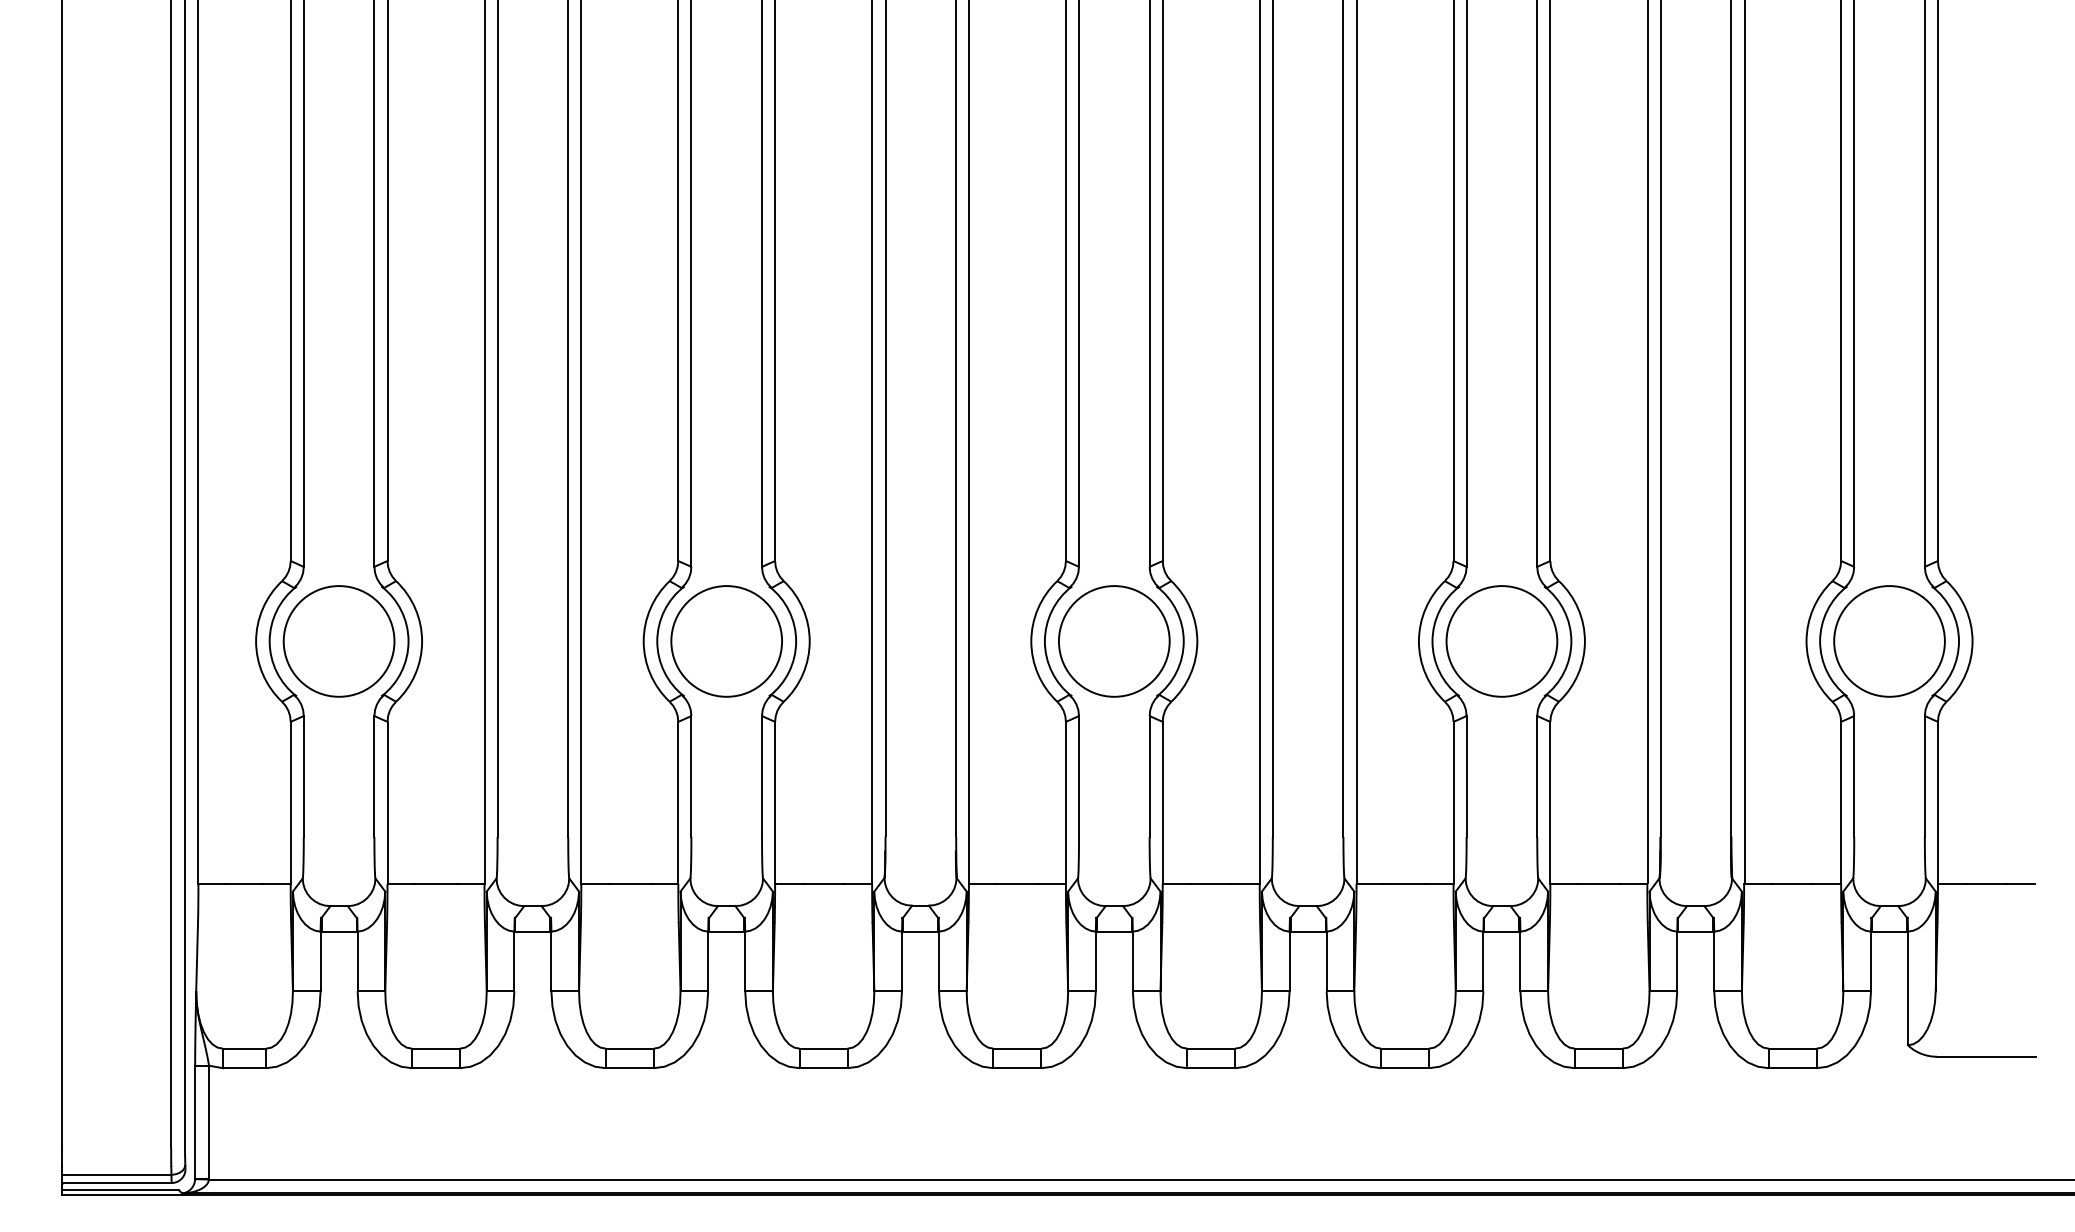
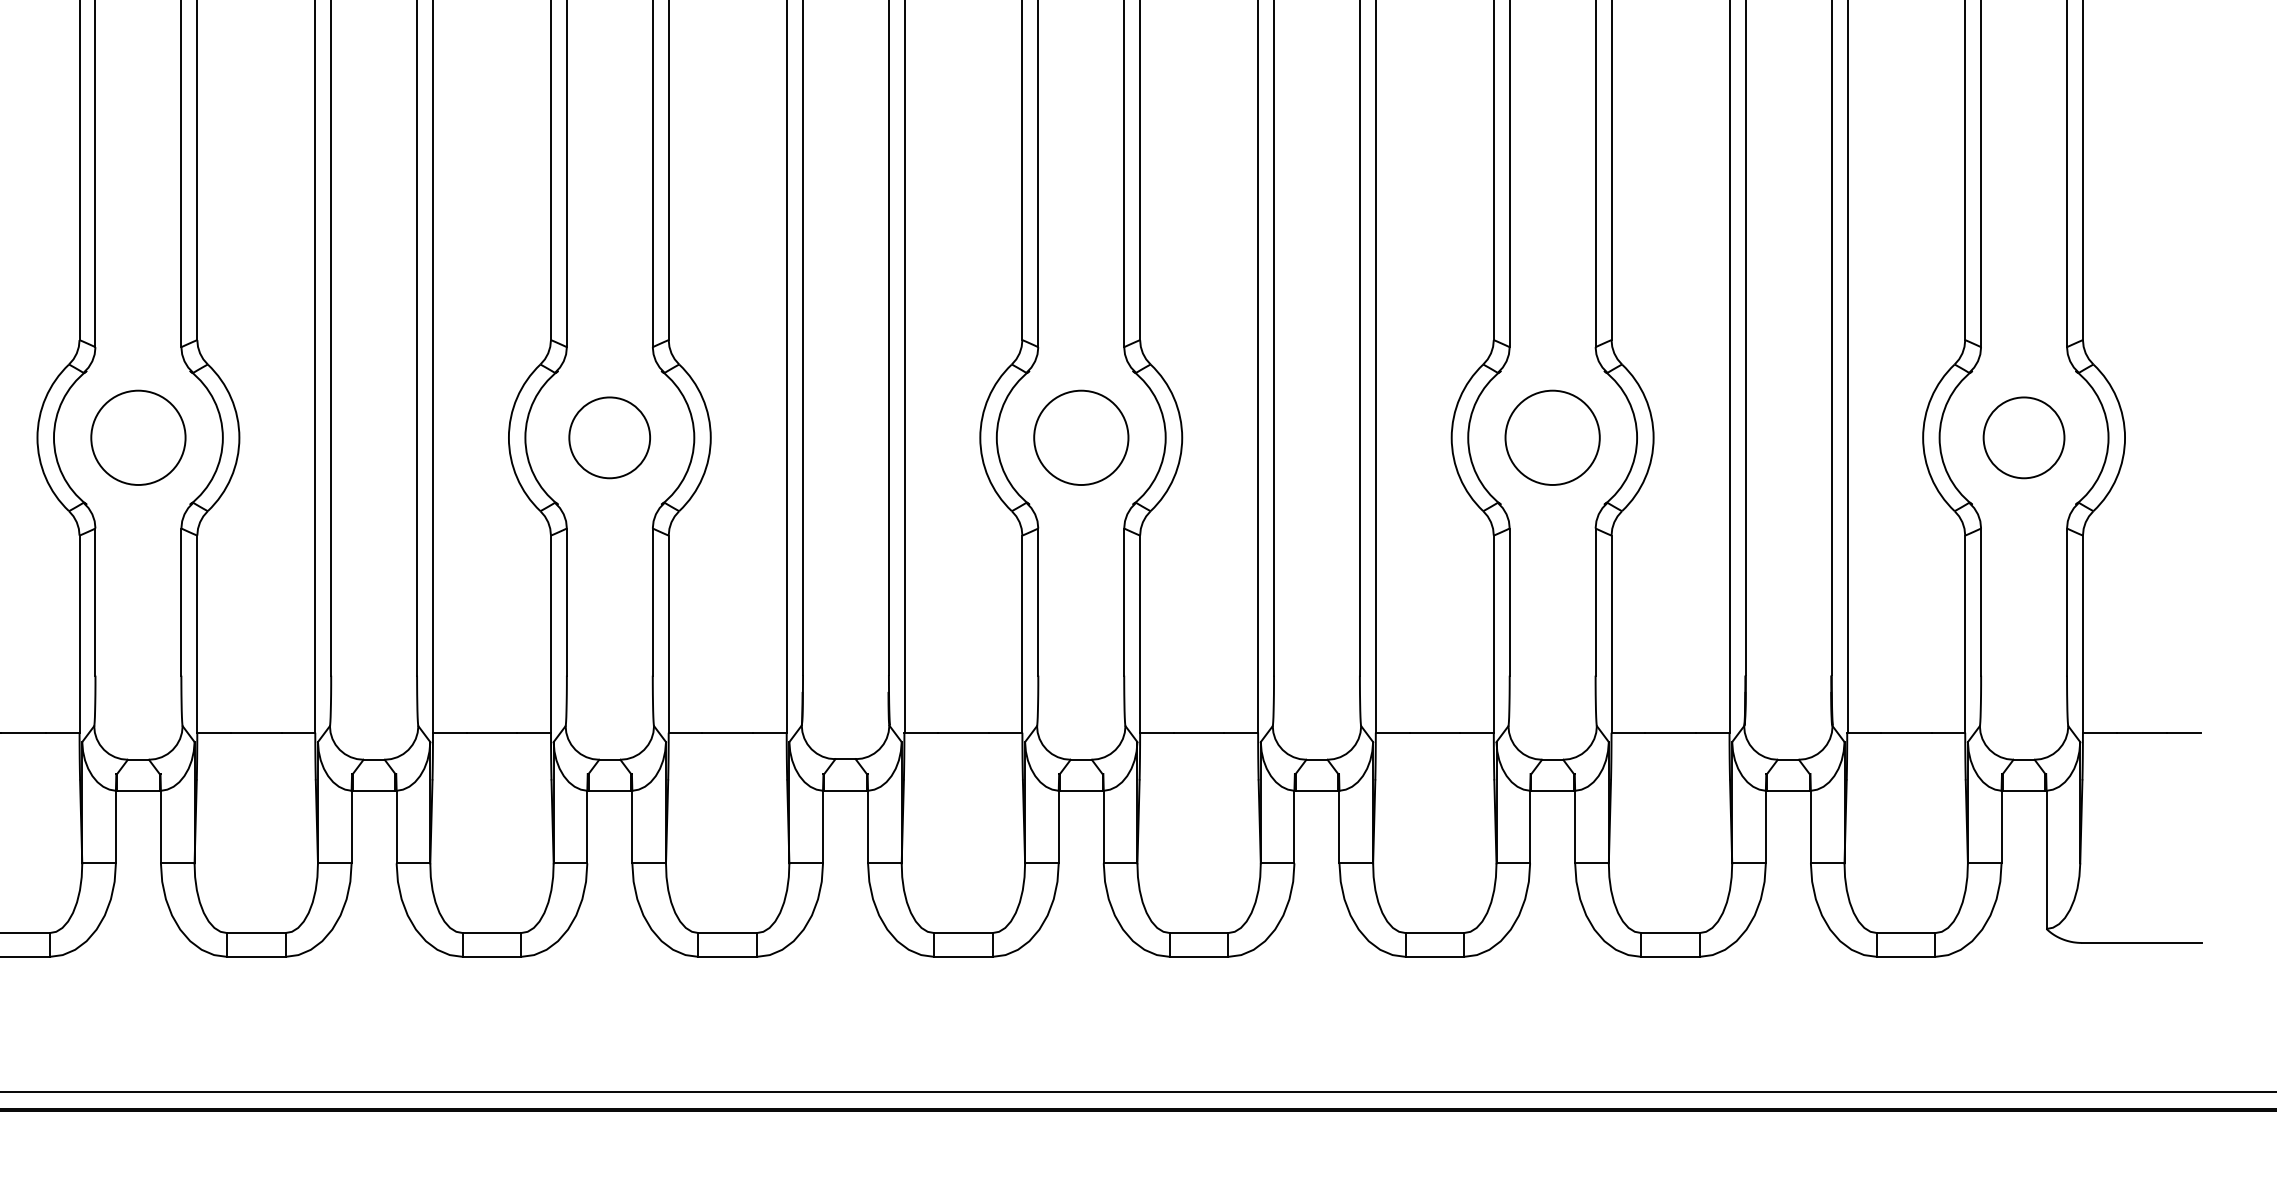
circle: (338, 641) -> (137, 437), size x0.7
circle: (726, 641) -> (609, 437), size x0.6
circle: (1114, 641) -> (1081, 437), size x0.7
circle: (1501, 641) -> (1552, 437), size x0.7
circle: (1889, 641) -> (2024, 437), size x0.6

